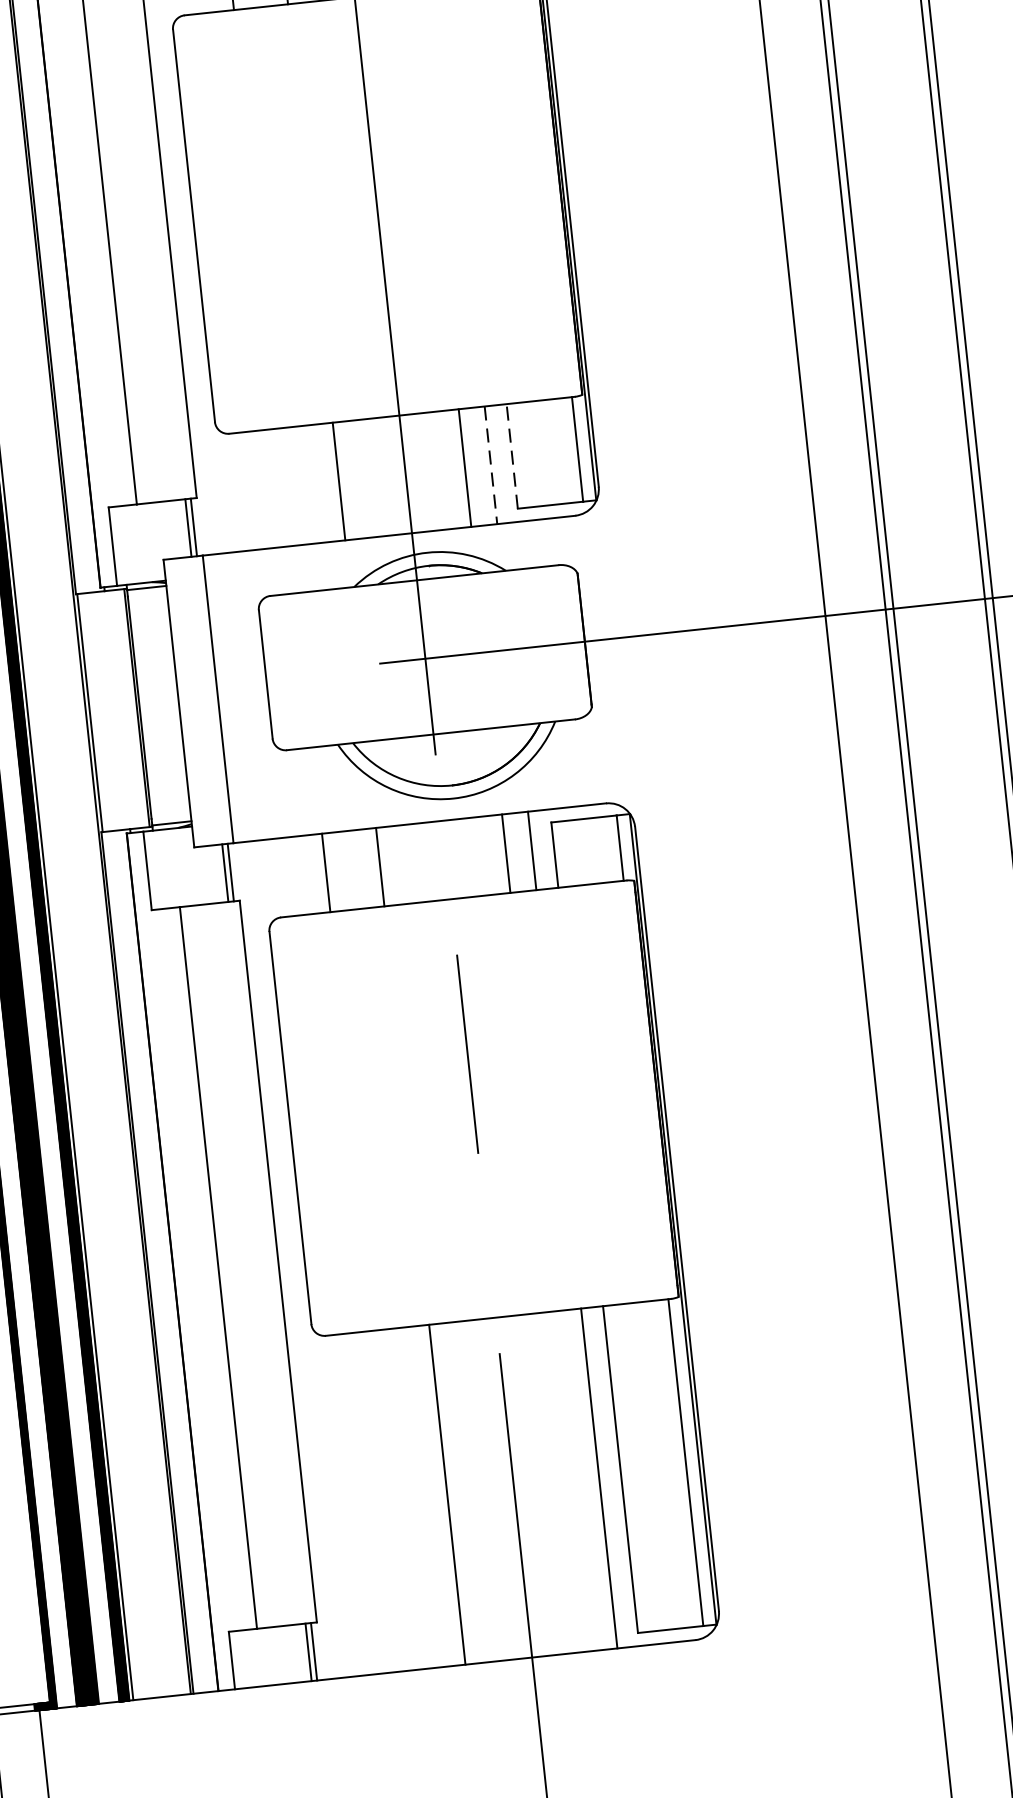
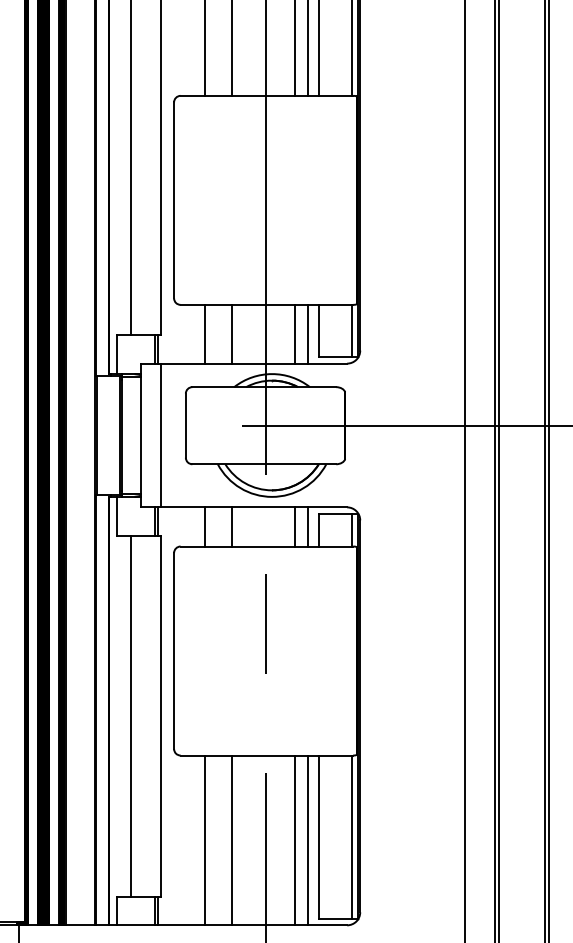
line: (512, 455) -> (319, 330), dashed -> solid
line: (491, 465) -> (308, 334), dashed -> solid
line: (285, 485) -> (205, 333), added
line: (573, 1481) -> (295, 840), added
line: (393, 1500) -> (205, 840), added

